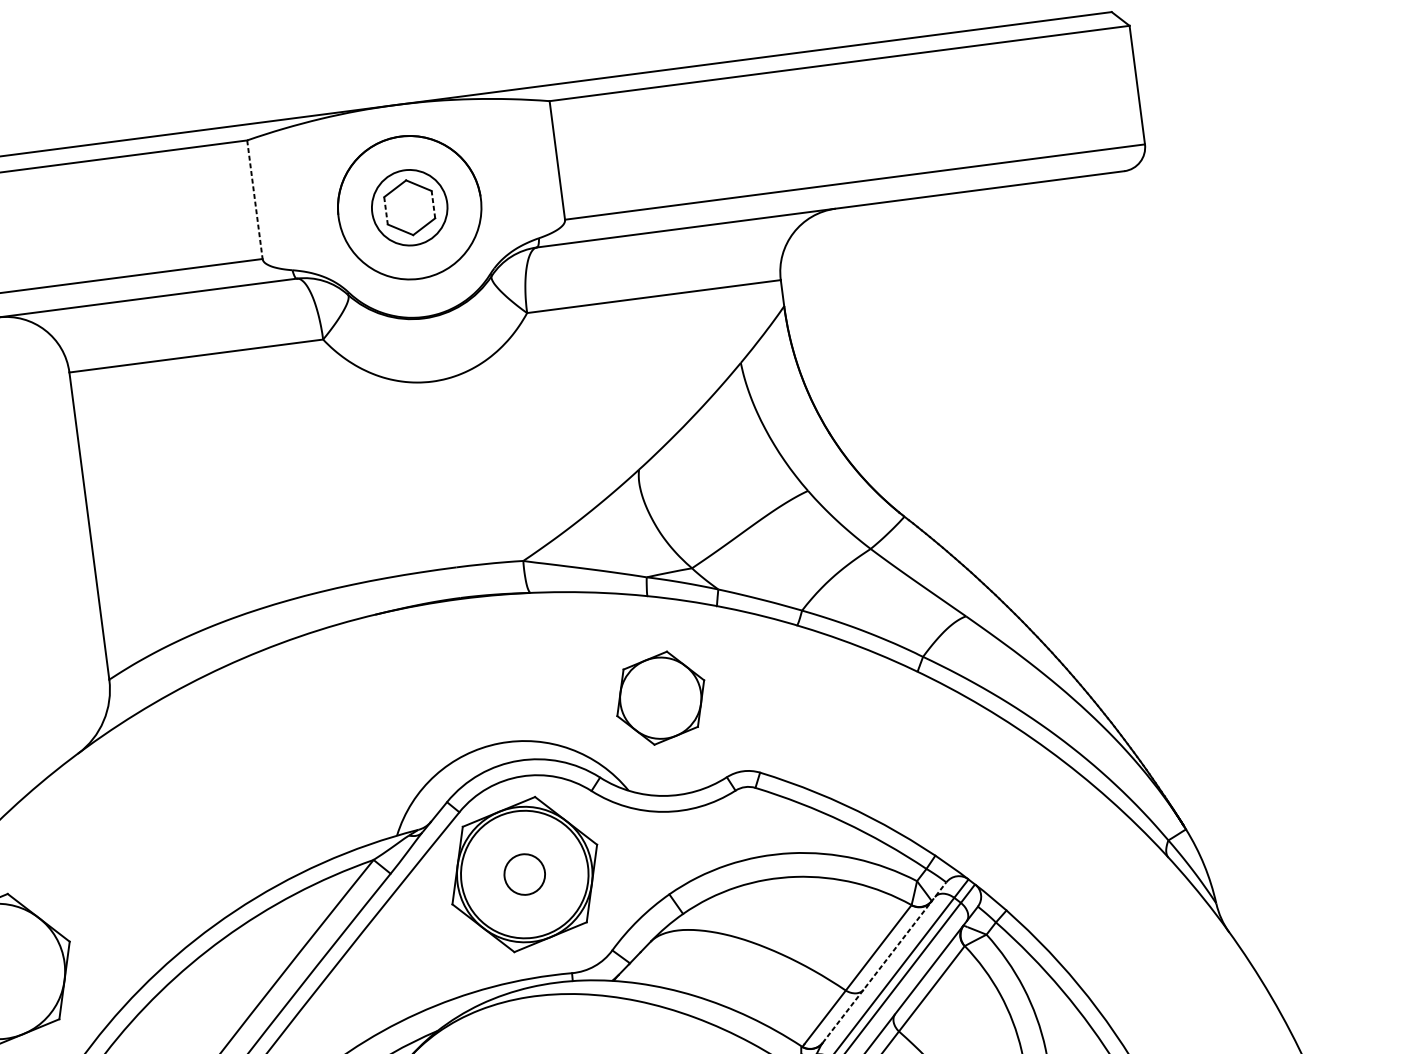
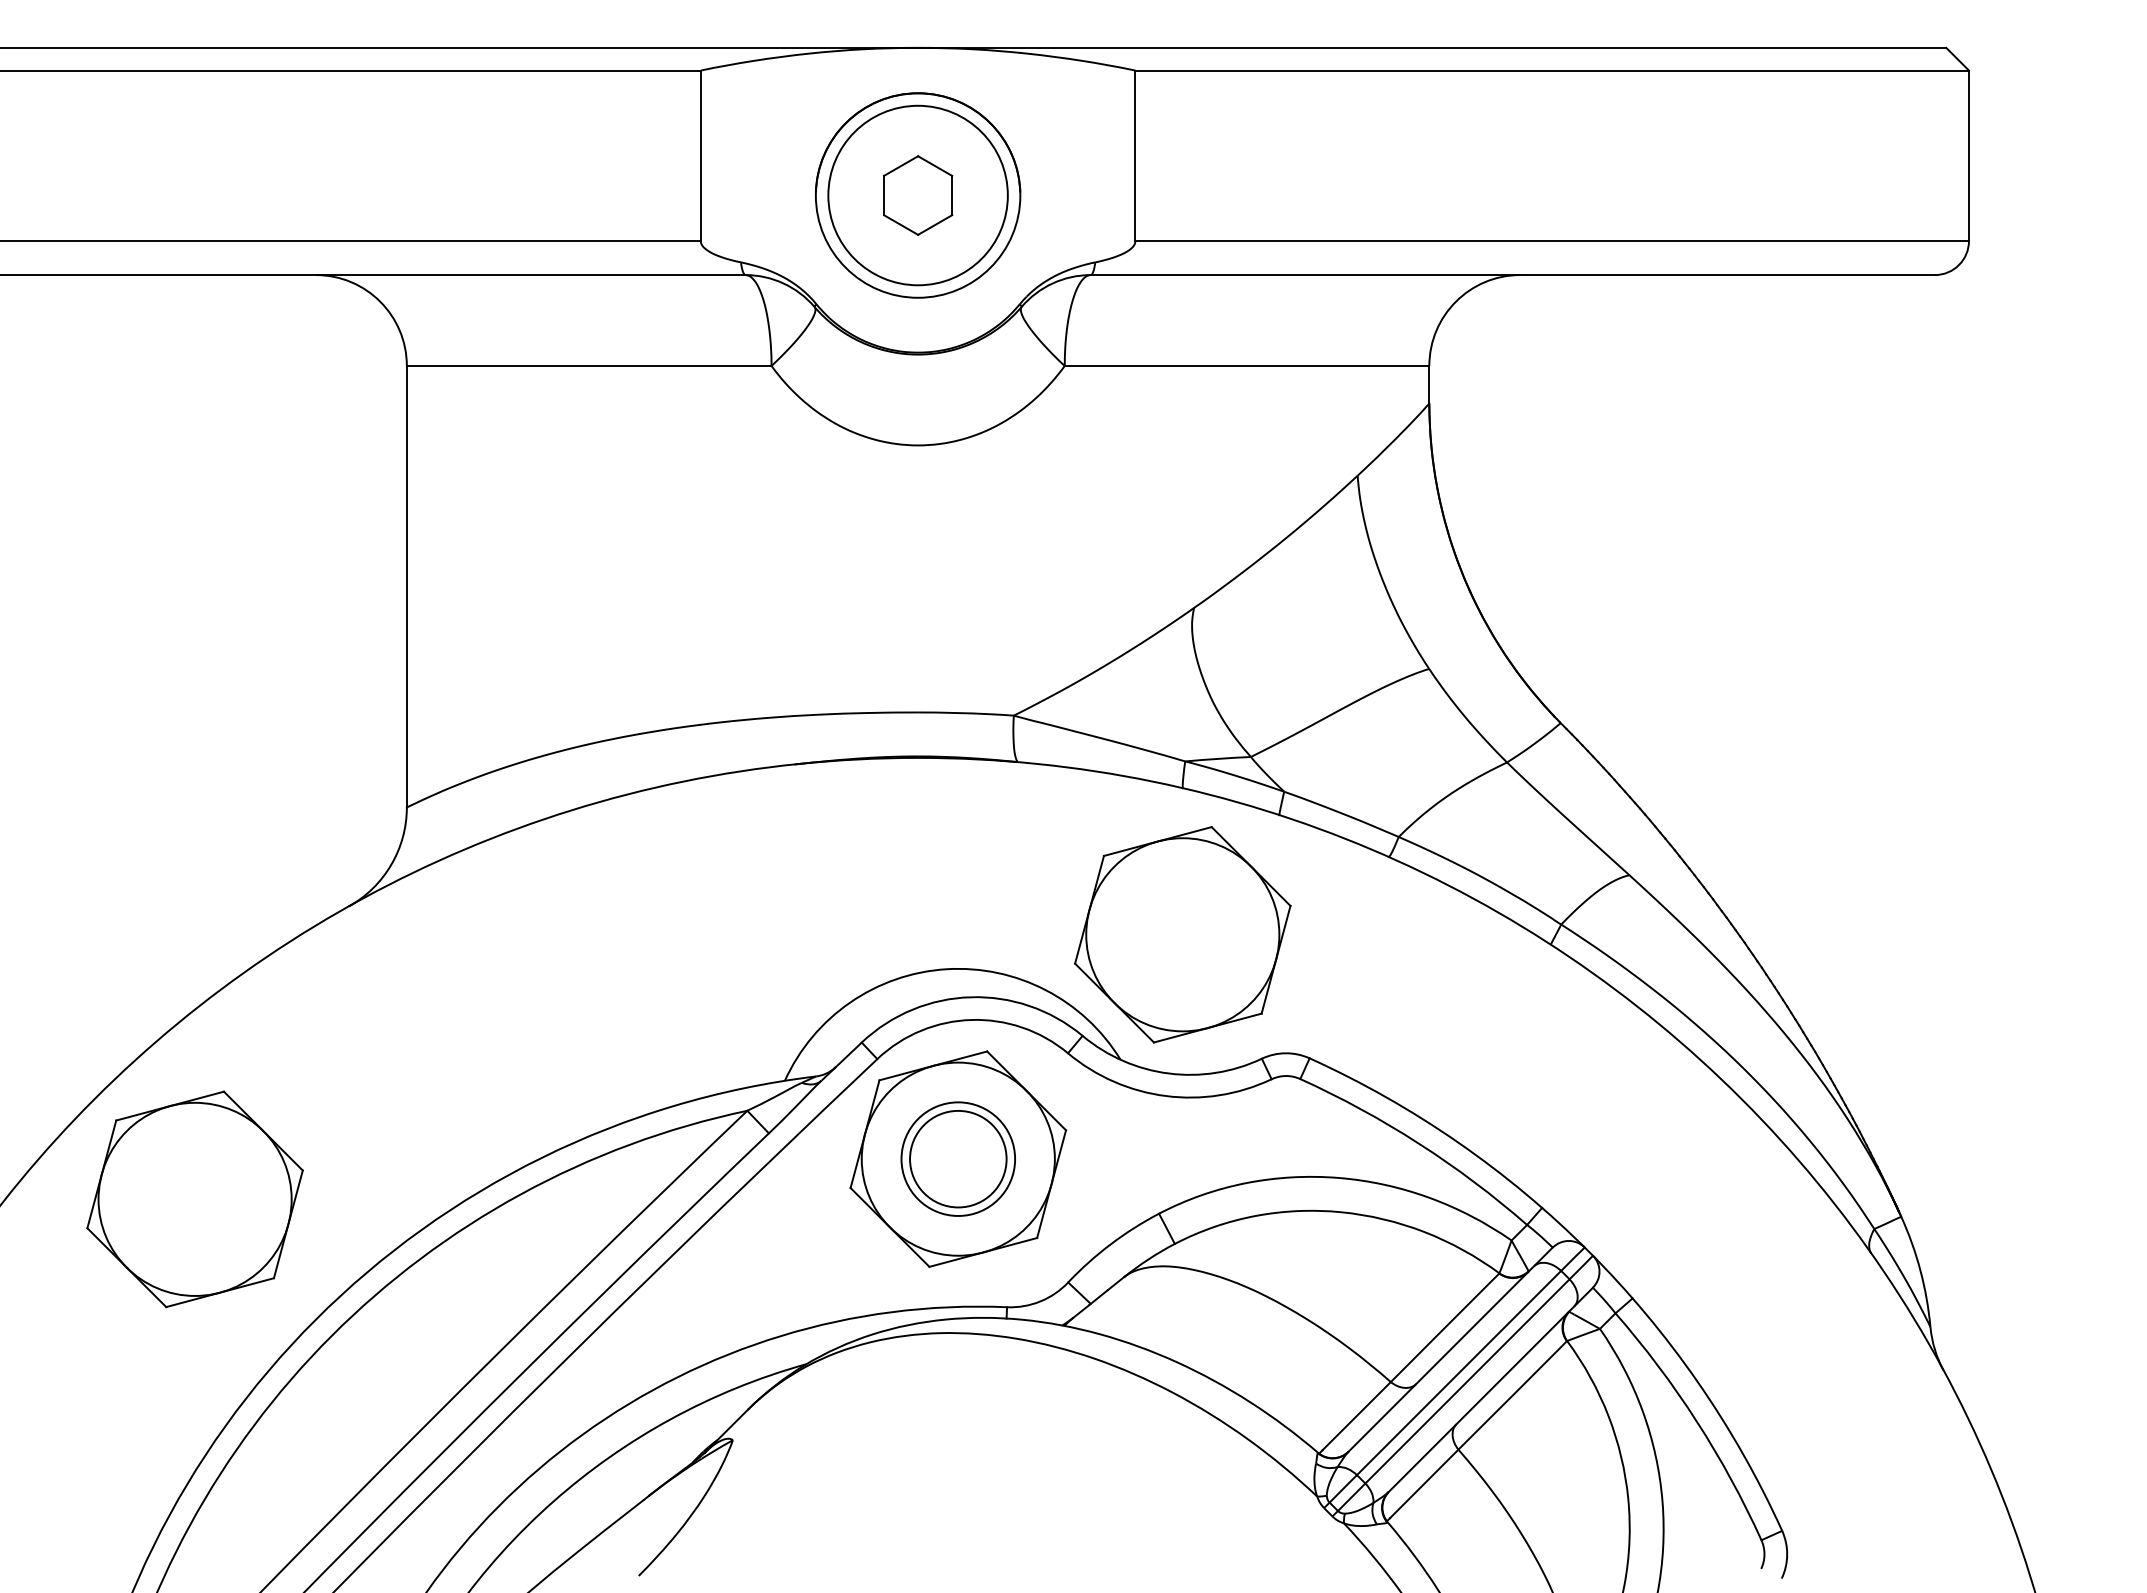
line: (254, 200) -> (700, 156), dashed -> solid
line: (433, 204) -> (952, 195), dashed -> solid
circle: (409, 207) -> (917, 195), size x1.67
line: (386, 210) -> (884, 195), dashed -> solid
part: (660, 697) -> (1182, 934), size x1.67
circle: (524, 874) -> (958, 1158), size x0.62
circle: (524, 874) -> (958, 1158), size x1.67
line: (884, 962) -> (1450, 1349), dashed -> solid

